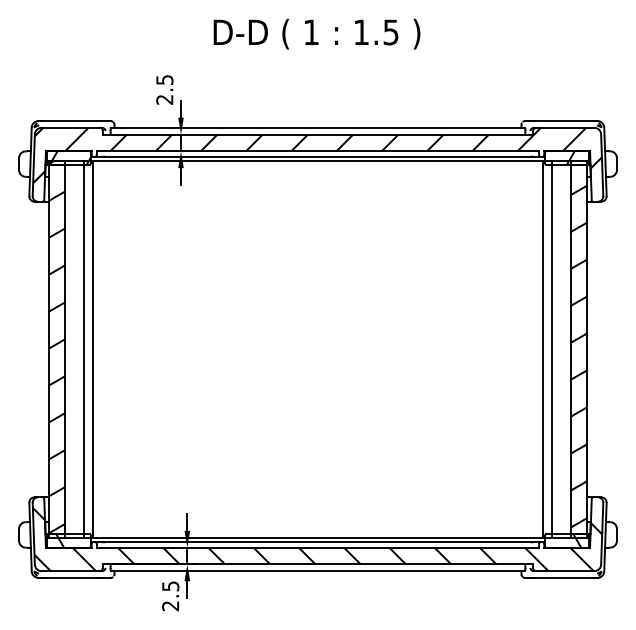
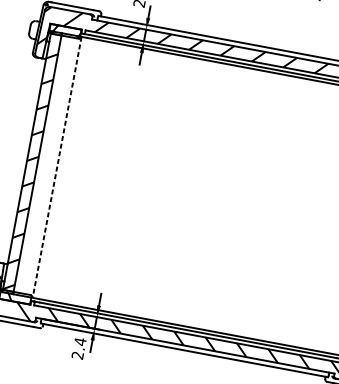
line: (84, 349) -> (51, 166), removed
line: (92, 350) -> (56, 168), solid -> dashed
text: (170, 586) -> (80, 341), 2.5 -> 2.4

